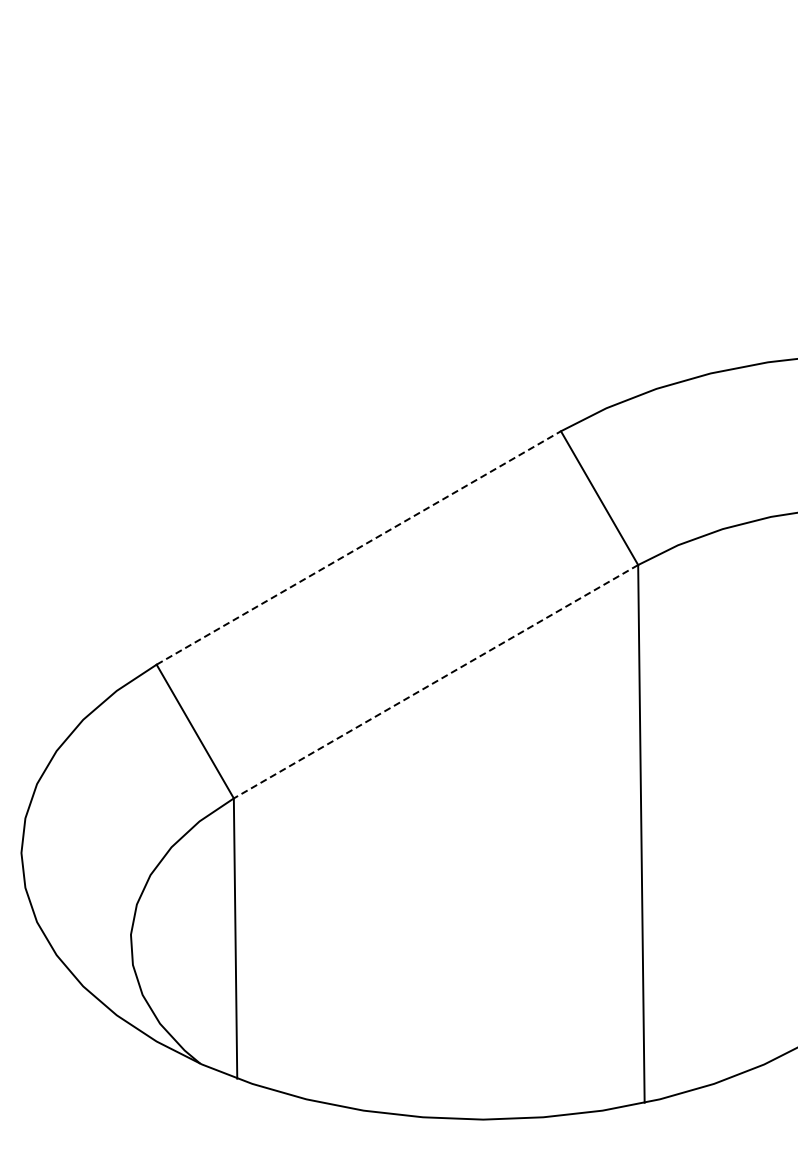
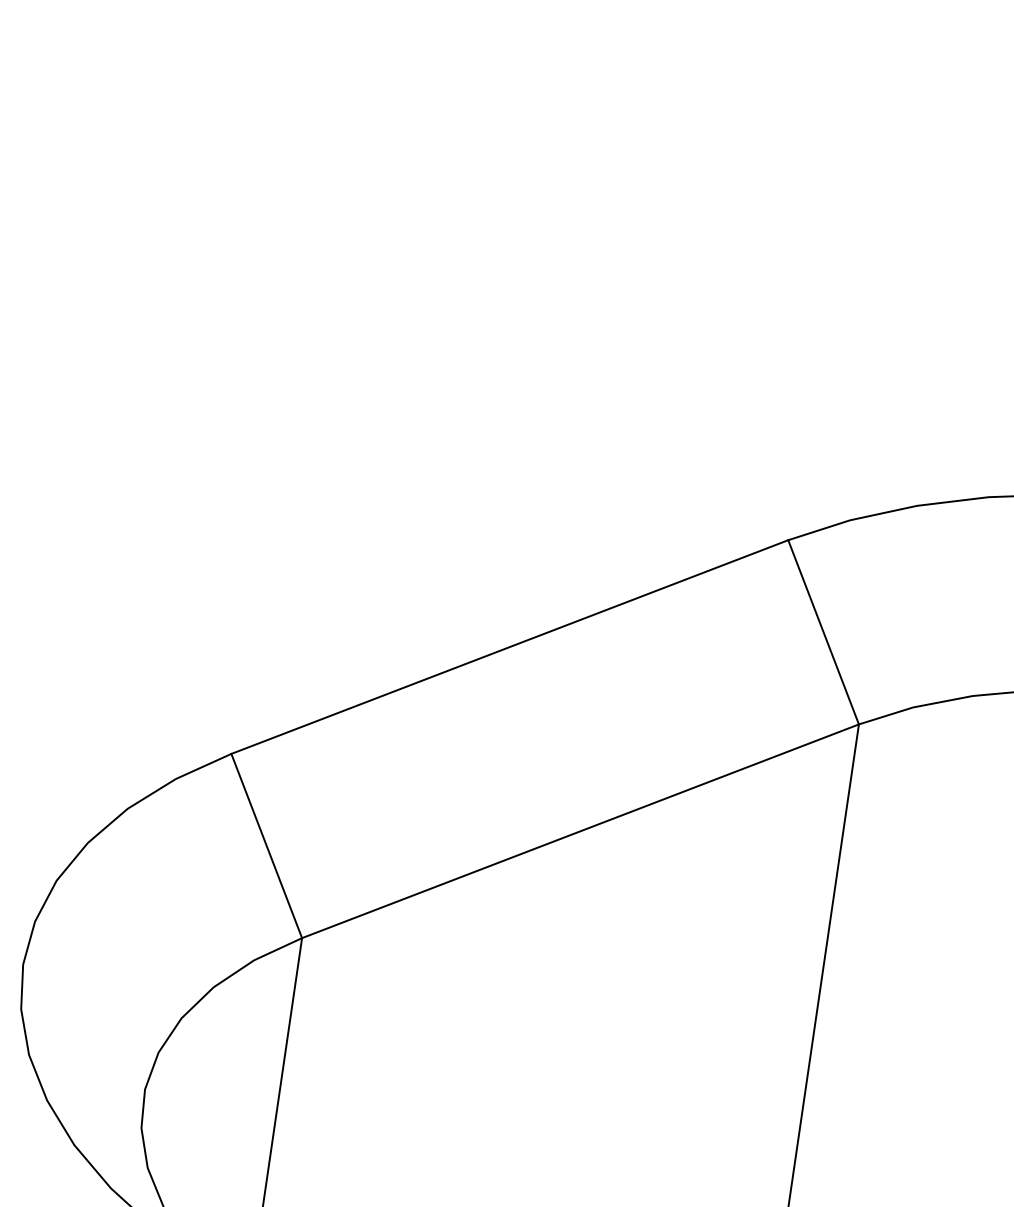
line: (359, 547) -> (510, 646), dashed -> solid
line: (435, 681) -> (579, 830), dashed -> solid

